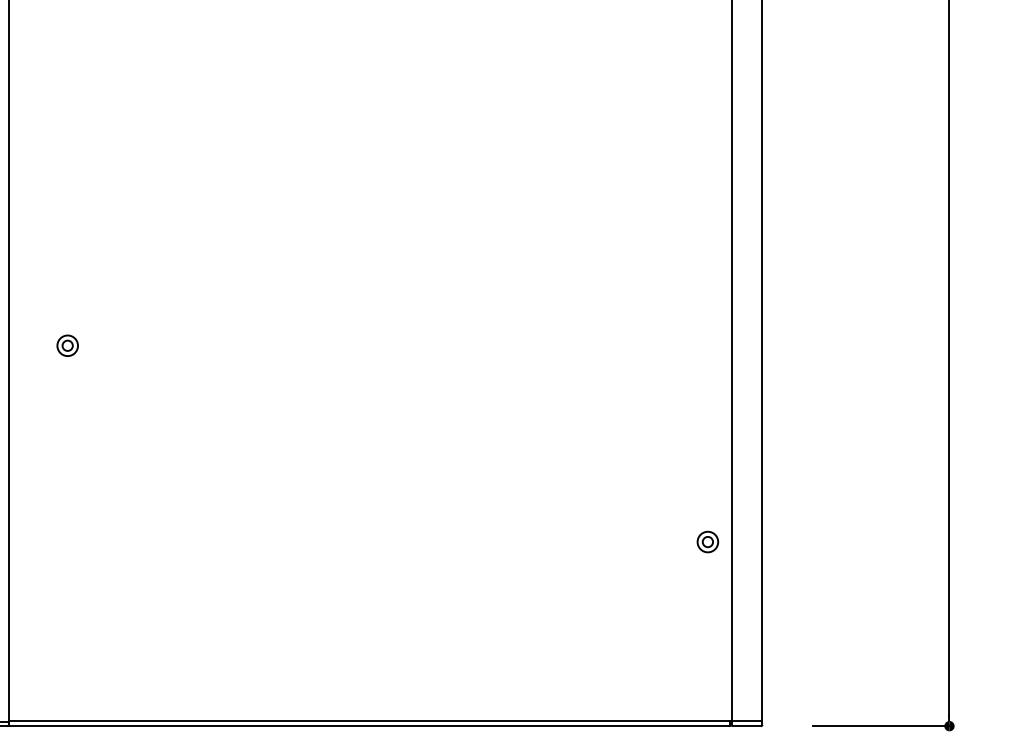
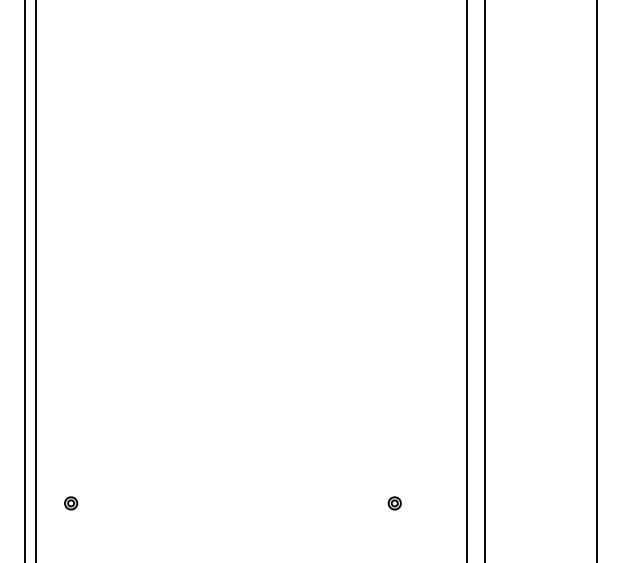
part: (68, 345) -> (71, 503), moved
part: (707, 542) -> (394, 503), moved

